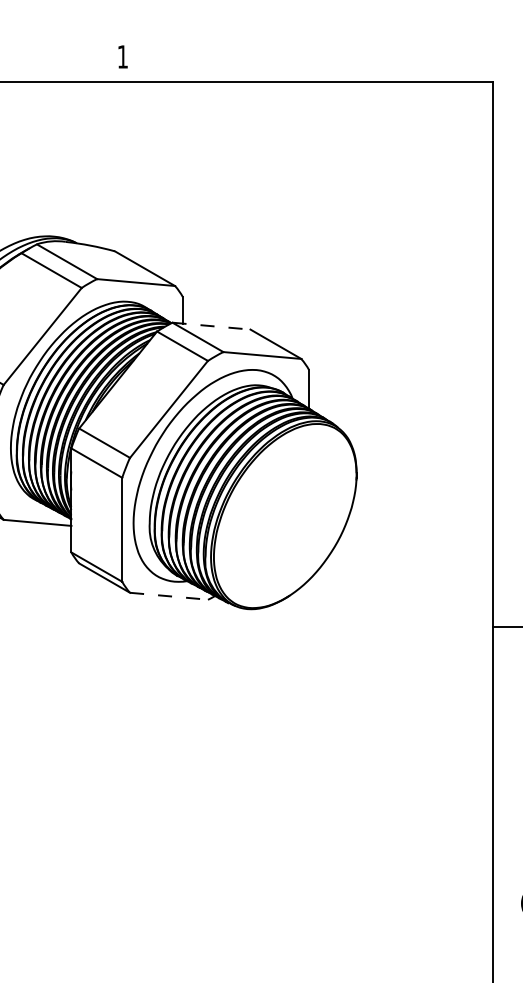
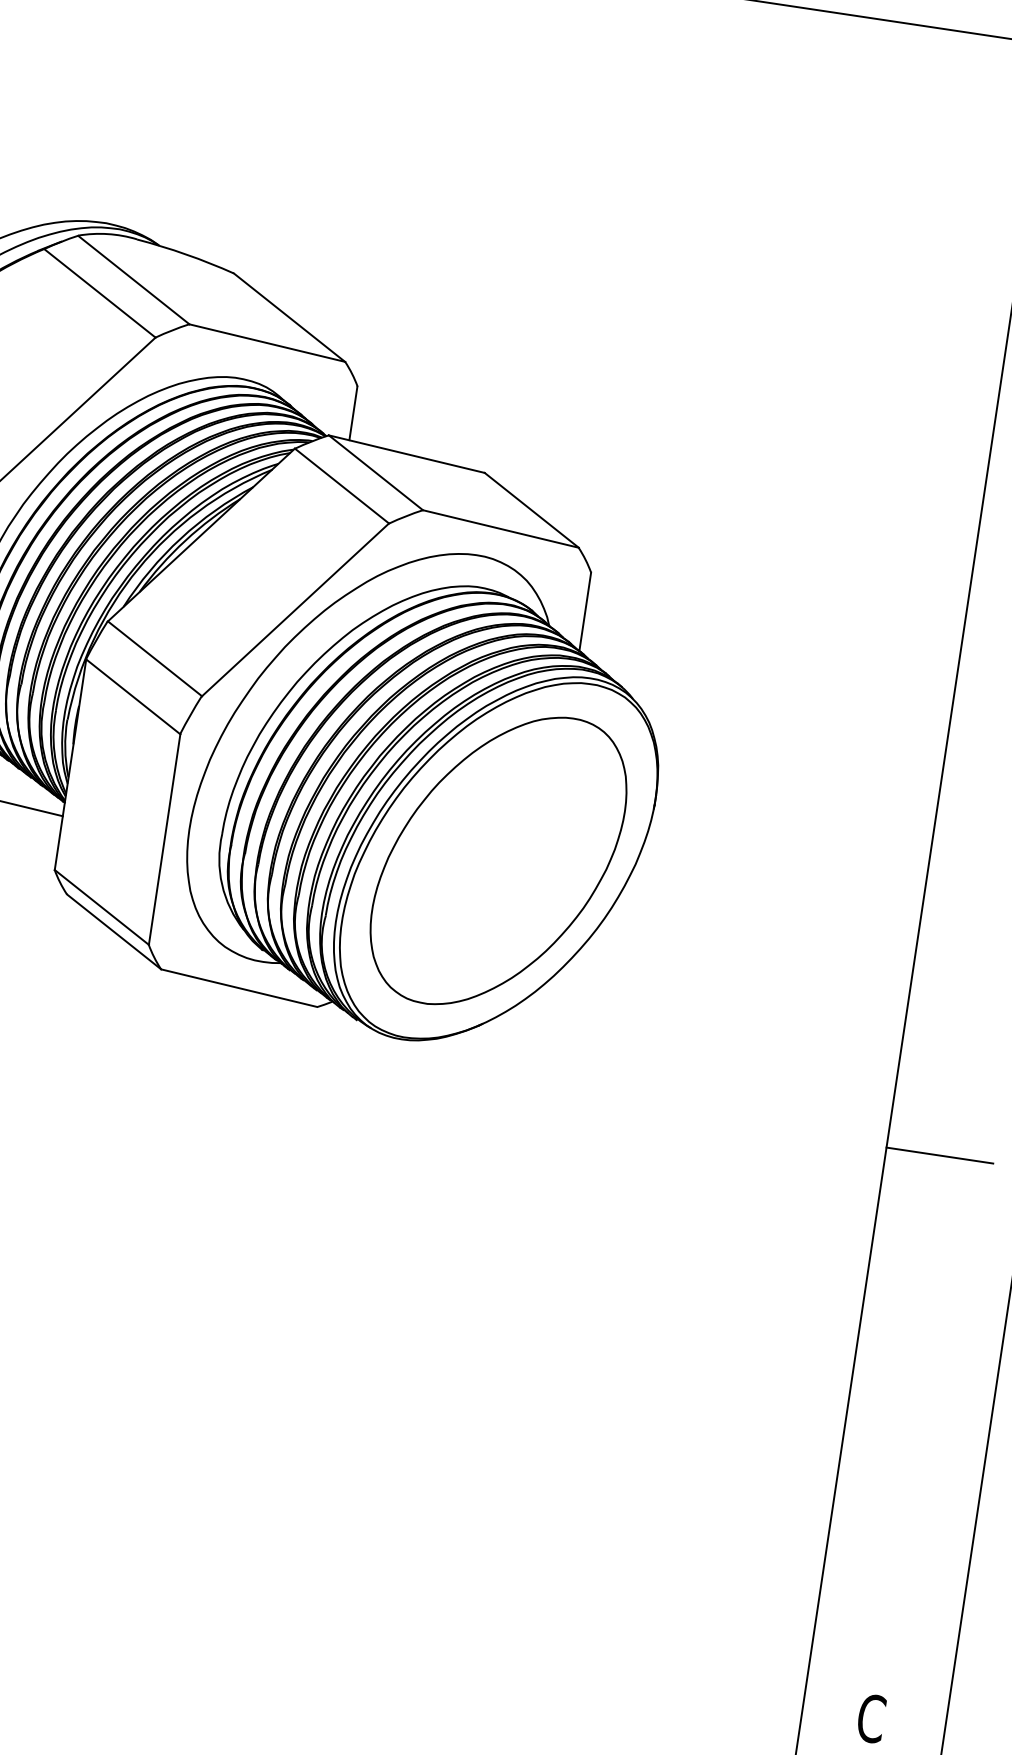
line: (212, 326) -> (408, 455), dashed -> solid
part: (284, 516) -> (496, 861), added
line: (169, 596) -> (239, 988), dashed -> solid

